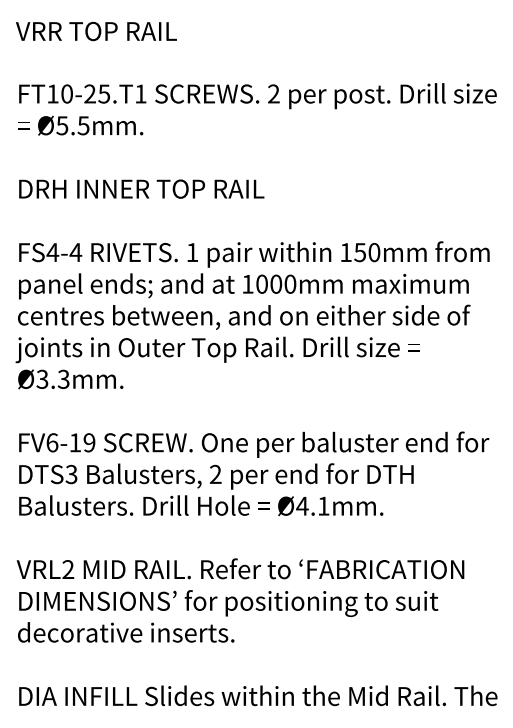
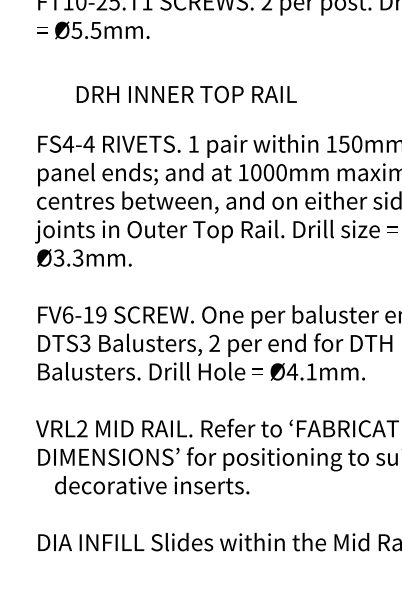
text: (141, 188) -> (186, 93), moved
text: (126, 632) -> (152, 485), moved

